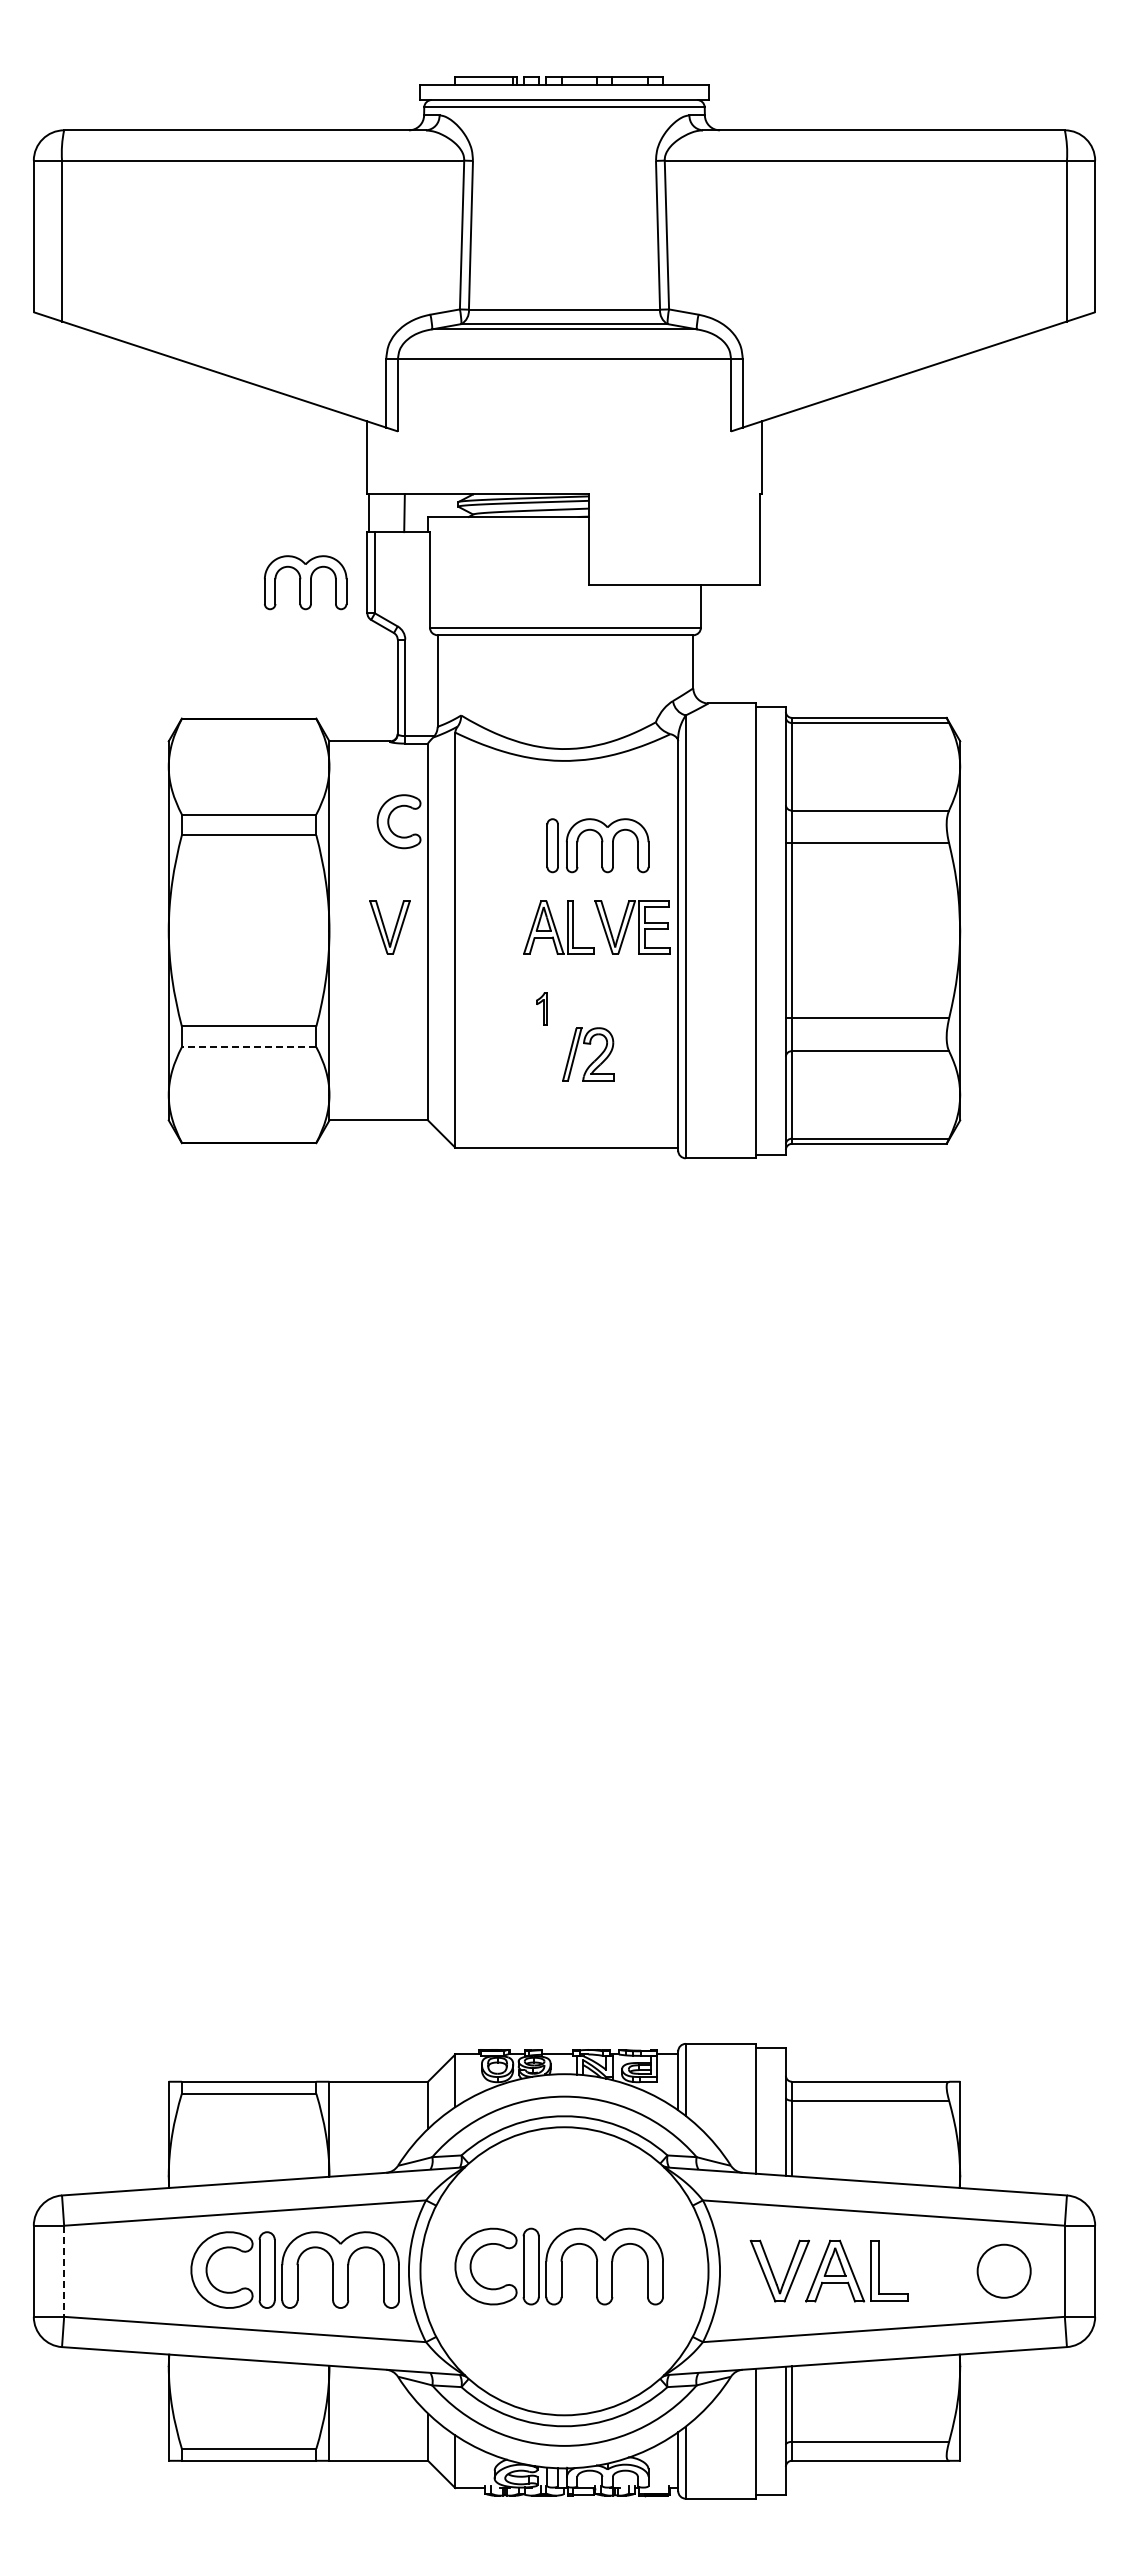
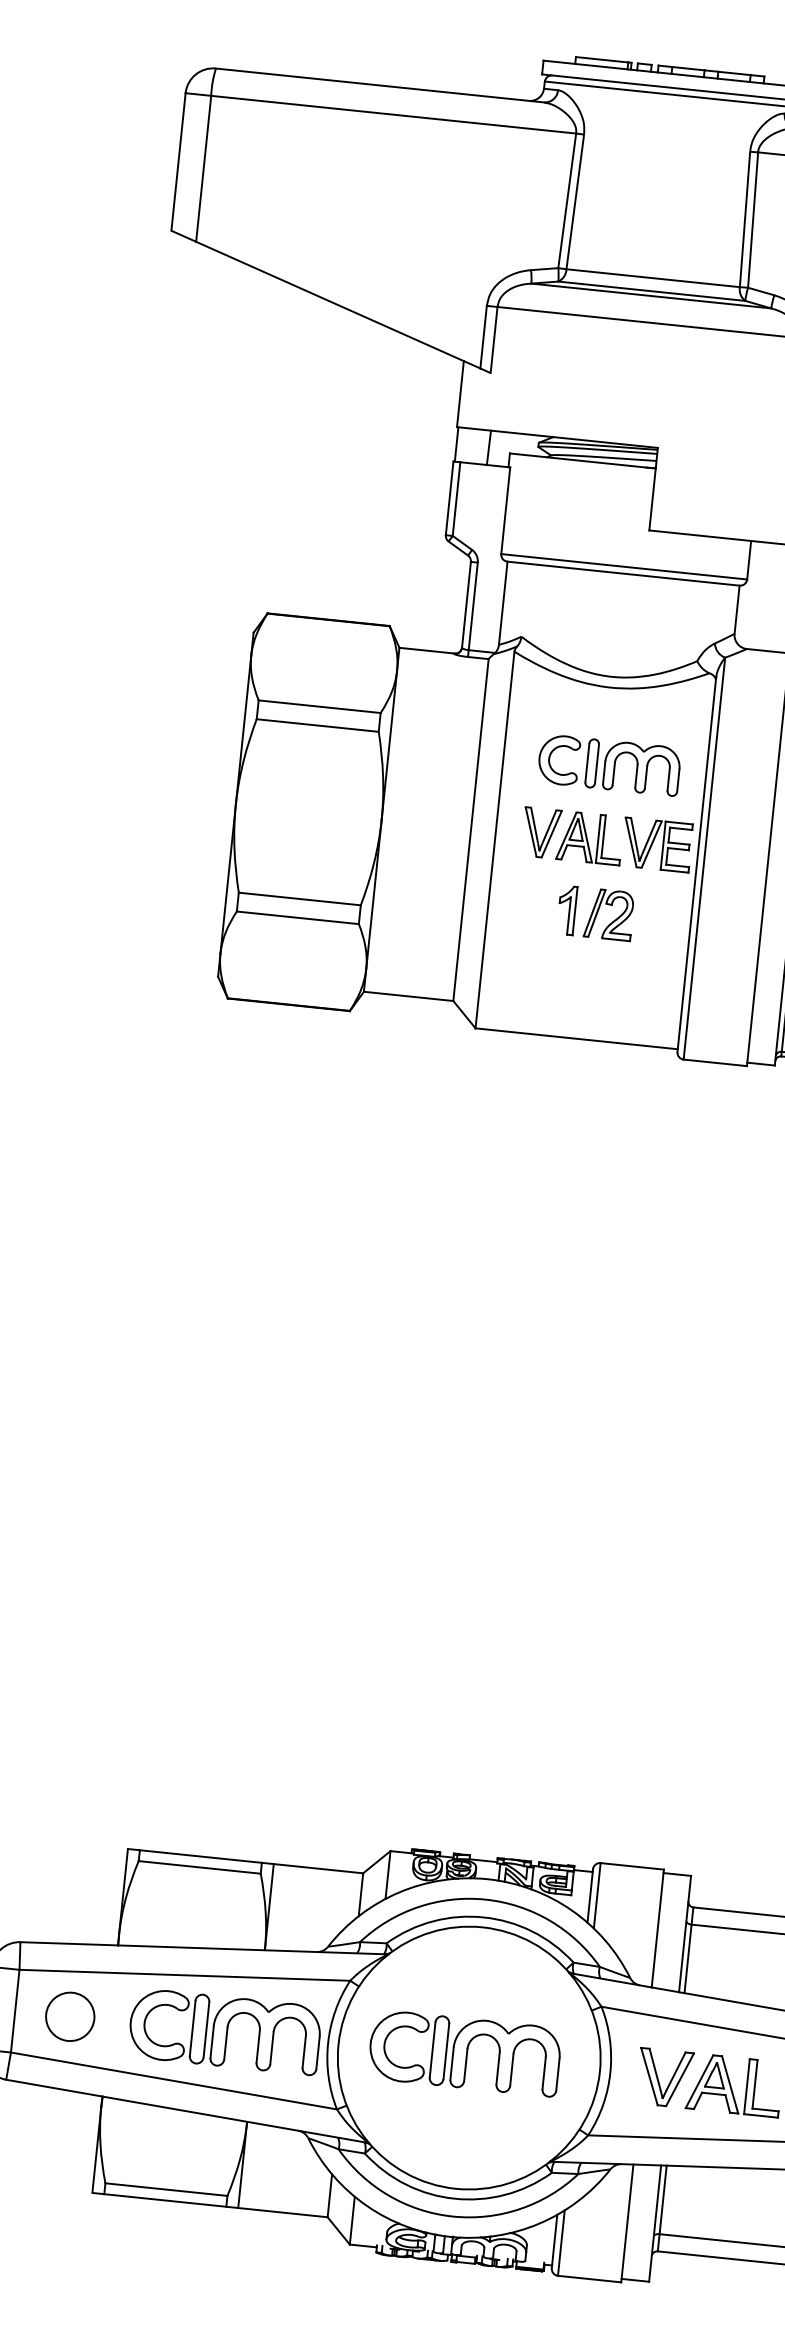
part: (305, 582) -> (392, 501), removed
part: (389, 821) -> (550, 758), moved
part: (389, 927) -> (540, 833), moved
part: (541, 1008) -> (566, 910), size x1.67
line: (248, 1047) -> (297, 918), dashed -> solid
part: (592, 1061) -> (612, 921), moved
circle: (124, 2270) -> (70, 2016), added
line: (64, 2271) -> (15, 2011), dashed -> solid

